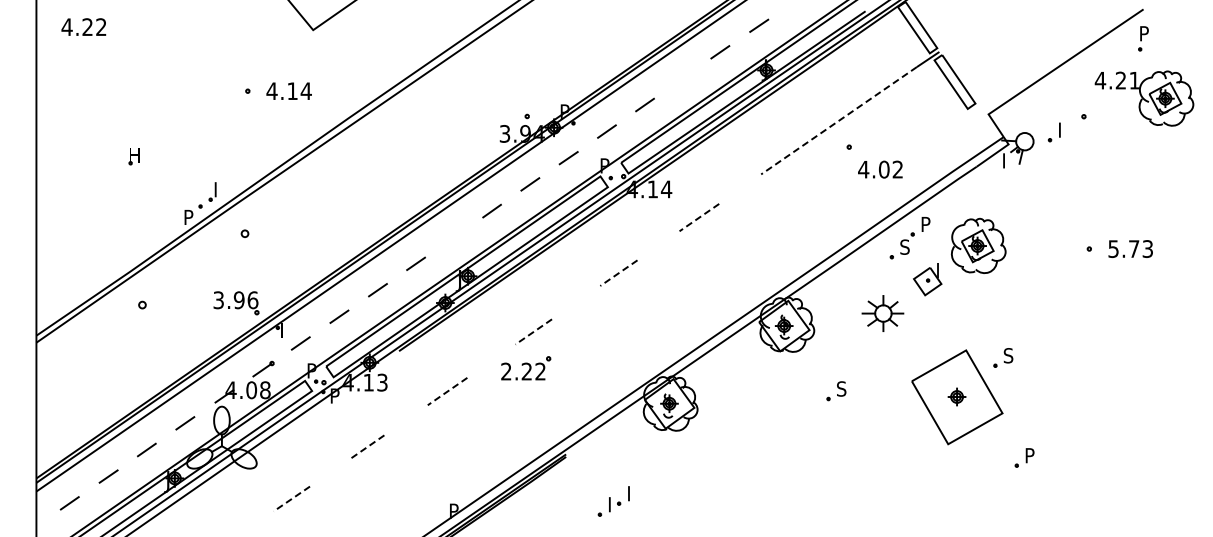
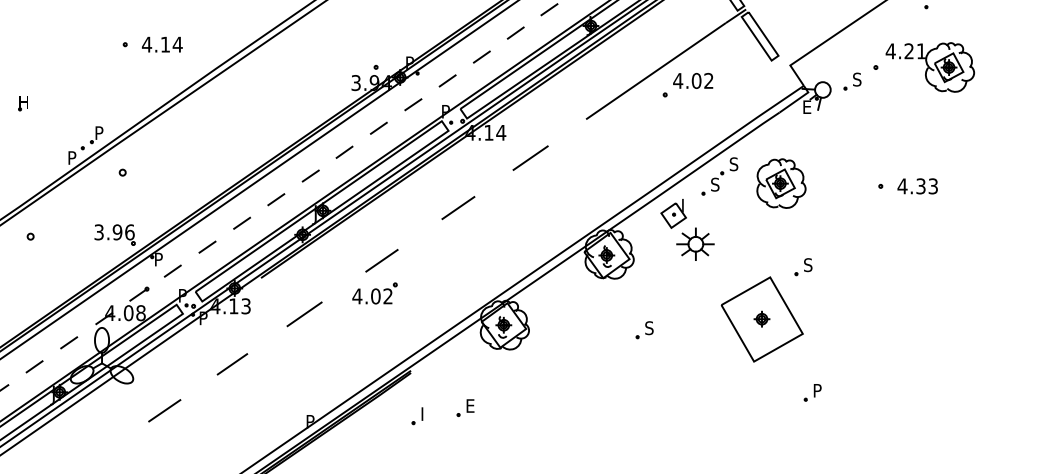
line: (682, 78) -> (515, 33), added
part: (1144, 98) -> (930, 67), moved
line: (839, 120) -> (656, 70), dashed -> solid
text: (1062, 129) -> (856, 79), I -> S
text: (1008, 160) -> (808, 106), I -> E
text: (880, 169) -> (693, 80), moved
text: (219, 186) -> (99, 130), I -> P
line: (698, 217) -> (529, 158), dashed -> solid
text: (925, 224) -> (733, 164), P -> S
line: (454, 237) -> (310, 176), added
text: (1123, 249) -> (911, 186), 5.73 -> 4.33
line: (618, 273) -> (458, 208), dashed -> solid
part: (927, 279) -> (673, 213), moved
text: (285, 330) -> (159, 259), I -> P
line: (532, 332) -> (380, 261), dashed -> solid
part: (1003, 357) -> (803, 266), moved
text: (516, 371) -> (366, 296), 2.22 -> 4.02
line: (447, 391) -> (304, 314), dashed -> solid
part: (836, 391) -> (644, 330), moved
line: (367, 447) -> (232, 364), dashed -> solid
part: (1024, 457) -> (812, 392), moved
text: (633, 493) -> (471, 405), I -> E
line: (291, 499) -> (164, 411), dashed -> solid
part: (603, 506) -> (416, 415), moved

